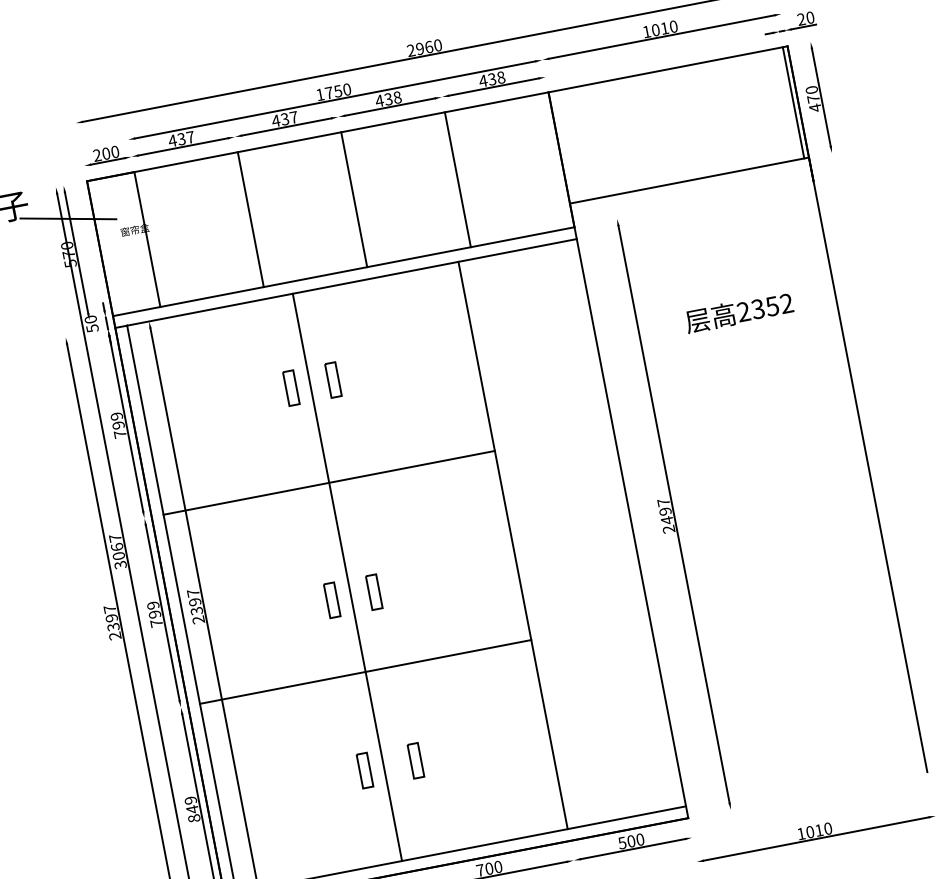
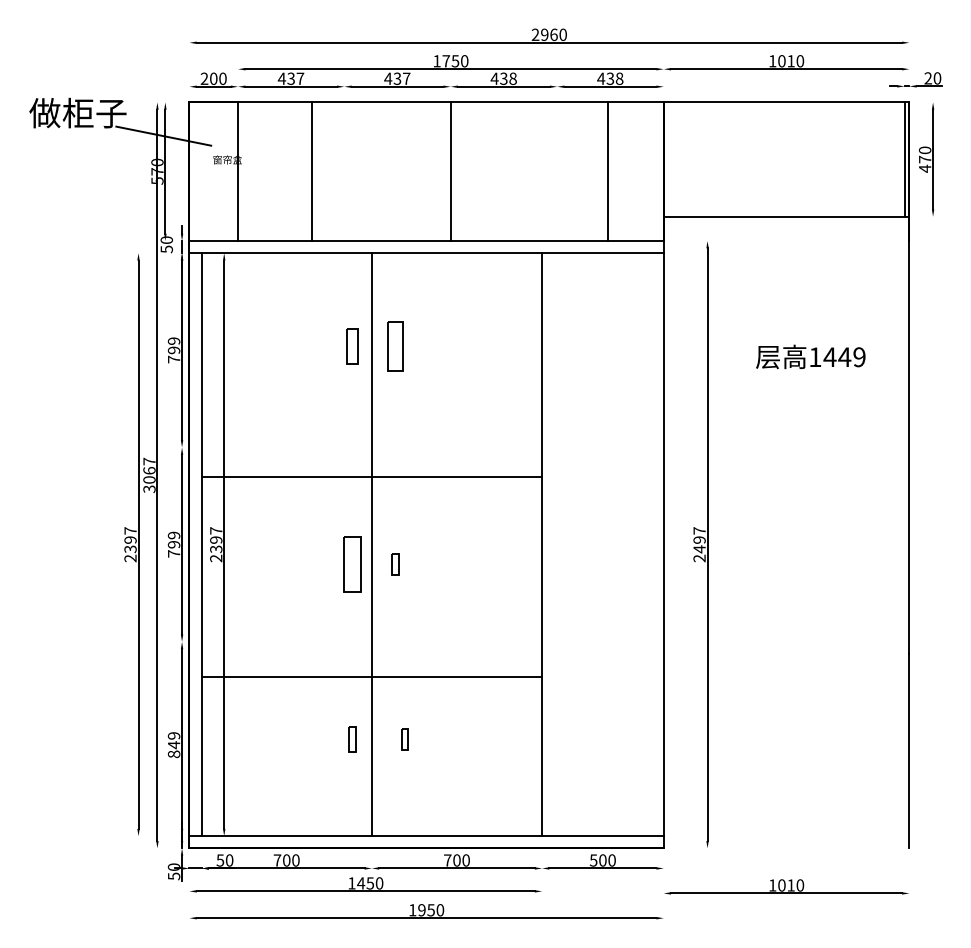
line: (458, 179) -> (608, 171), moved
line: (250, 219) -> (312, 171), moved
text: (765, 308) -> (837, 357), 2352 -> 1449
part: (333, 380) -> (395, 346), size x1.4
line: (328, 482) -> (371, 476), moved
part: (374, 592) -> (395, 564), size x0.6
part: (332, 600) -> (352, 564), size x1.6
line: (365, 671) -> (371, 676), moved
part: (415, 760) -> (404, 739), size x0.6
part: (365, 770) -> (352, 739), size x0.7

